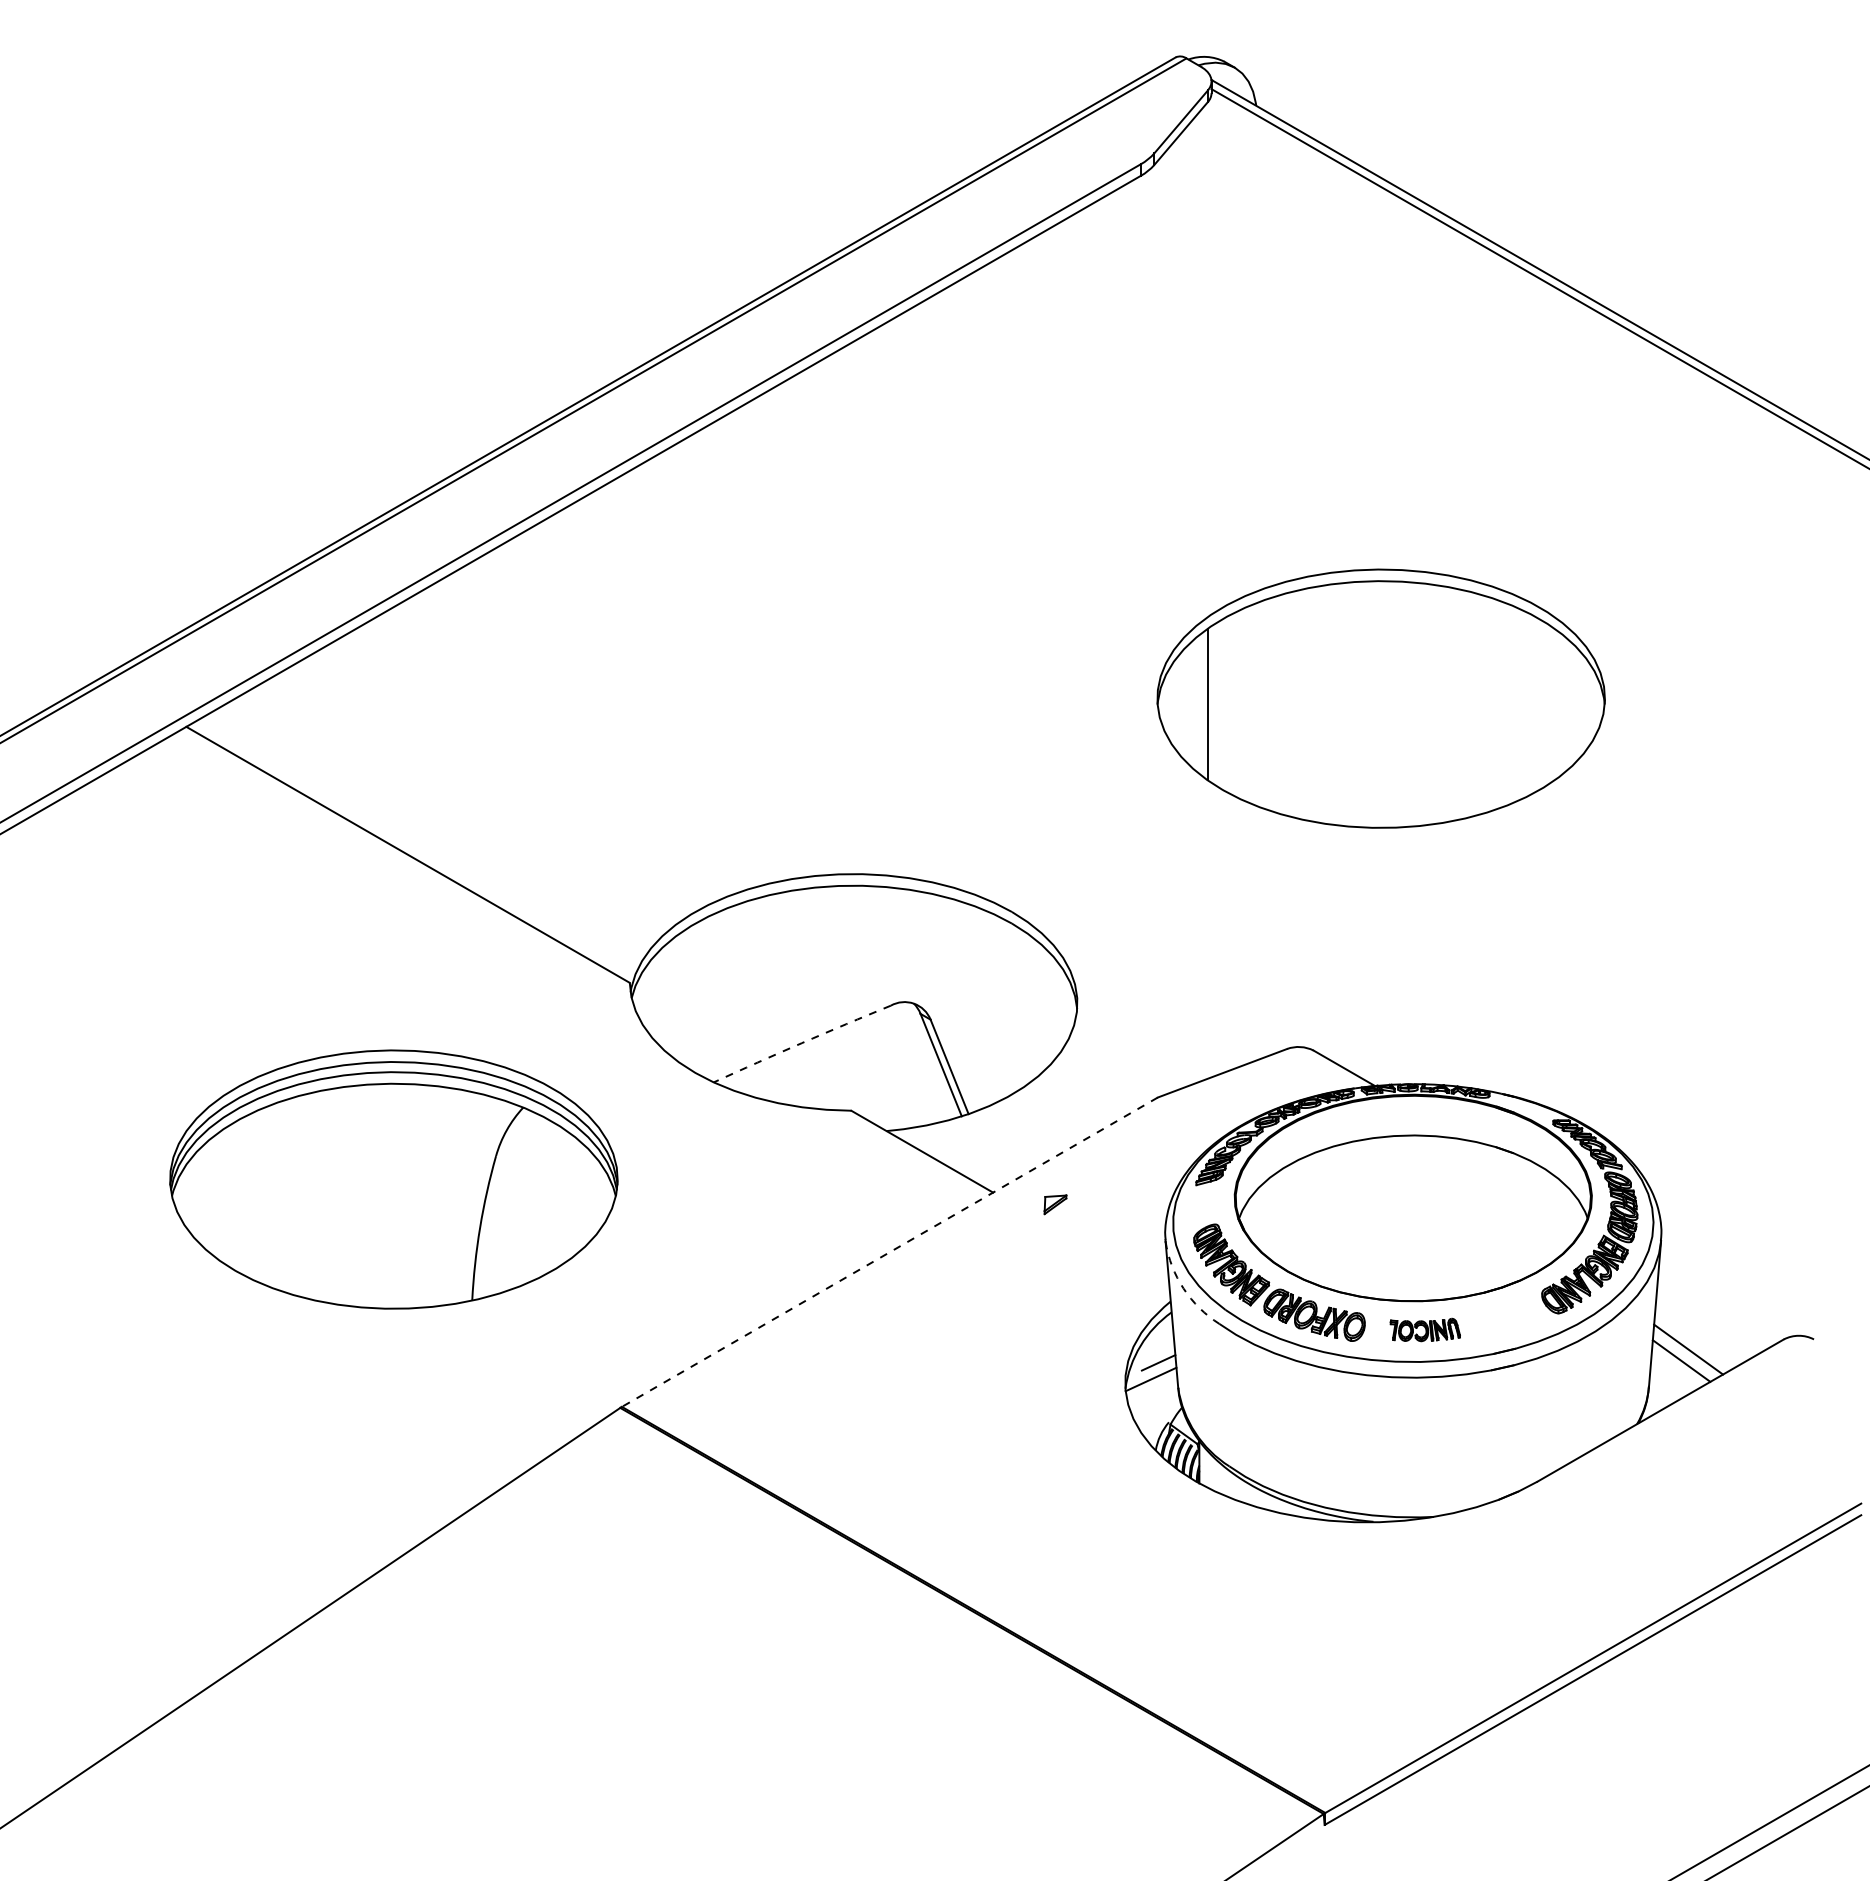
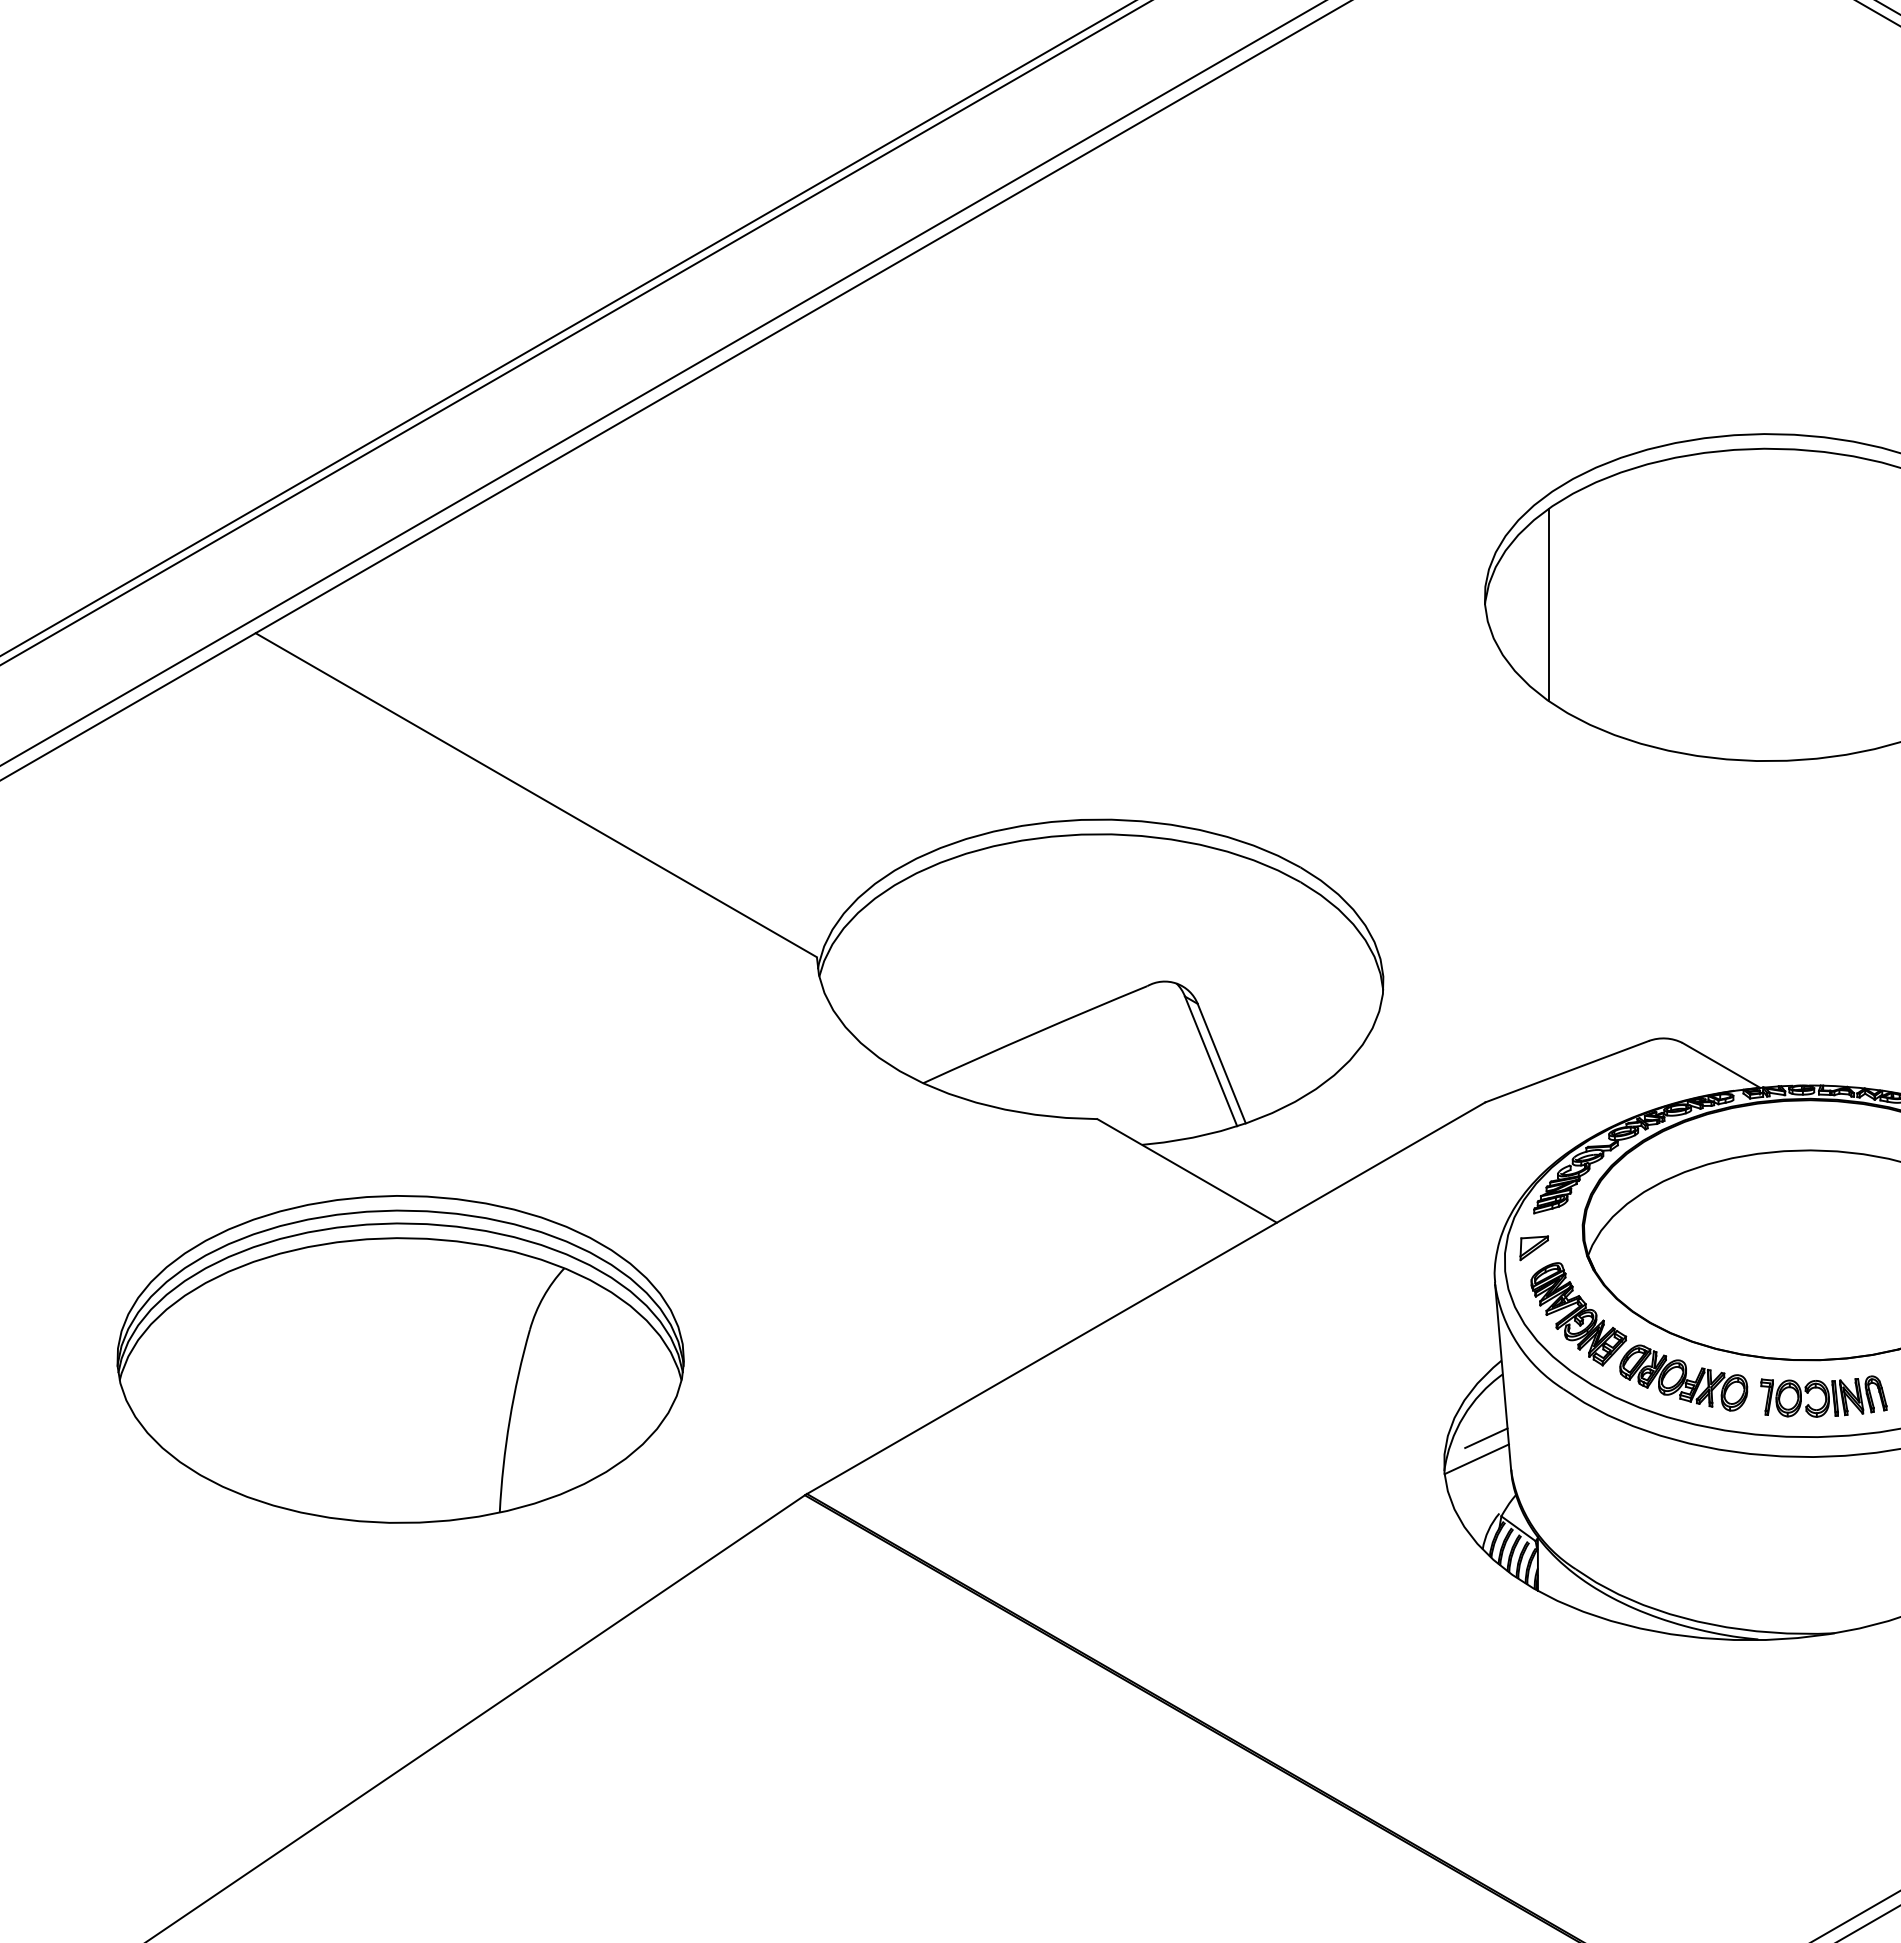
arc: (801, 1043) -> (1034, 1034), dashed -> solid
part: (393, 1179) -> (400, 1359), moved
part: (1055, 1204) -> (1534, 1247), moved
line: (889, 1252) -> (1145, 1298), dashed -> solid
arc: (1183, 1288) -> (1517, 1344), dashed -> solid
part: (1425, 1329) -> (1824, 1396), size x1.43

